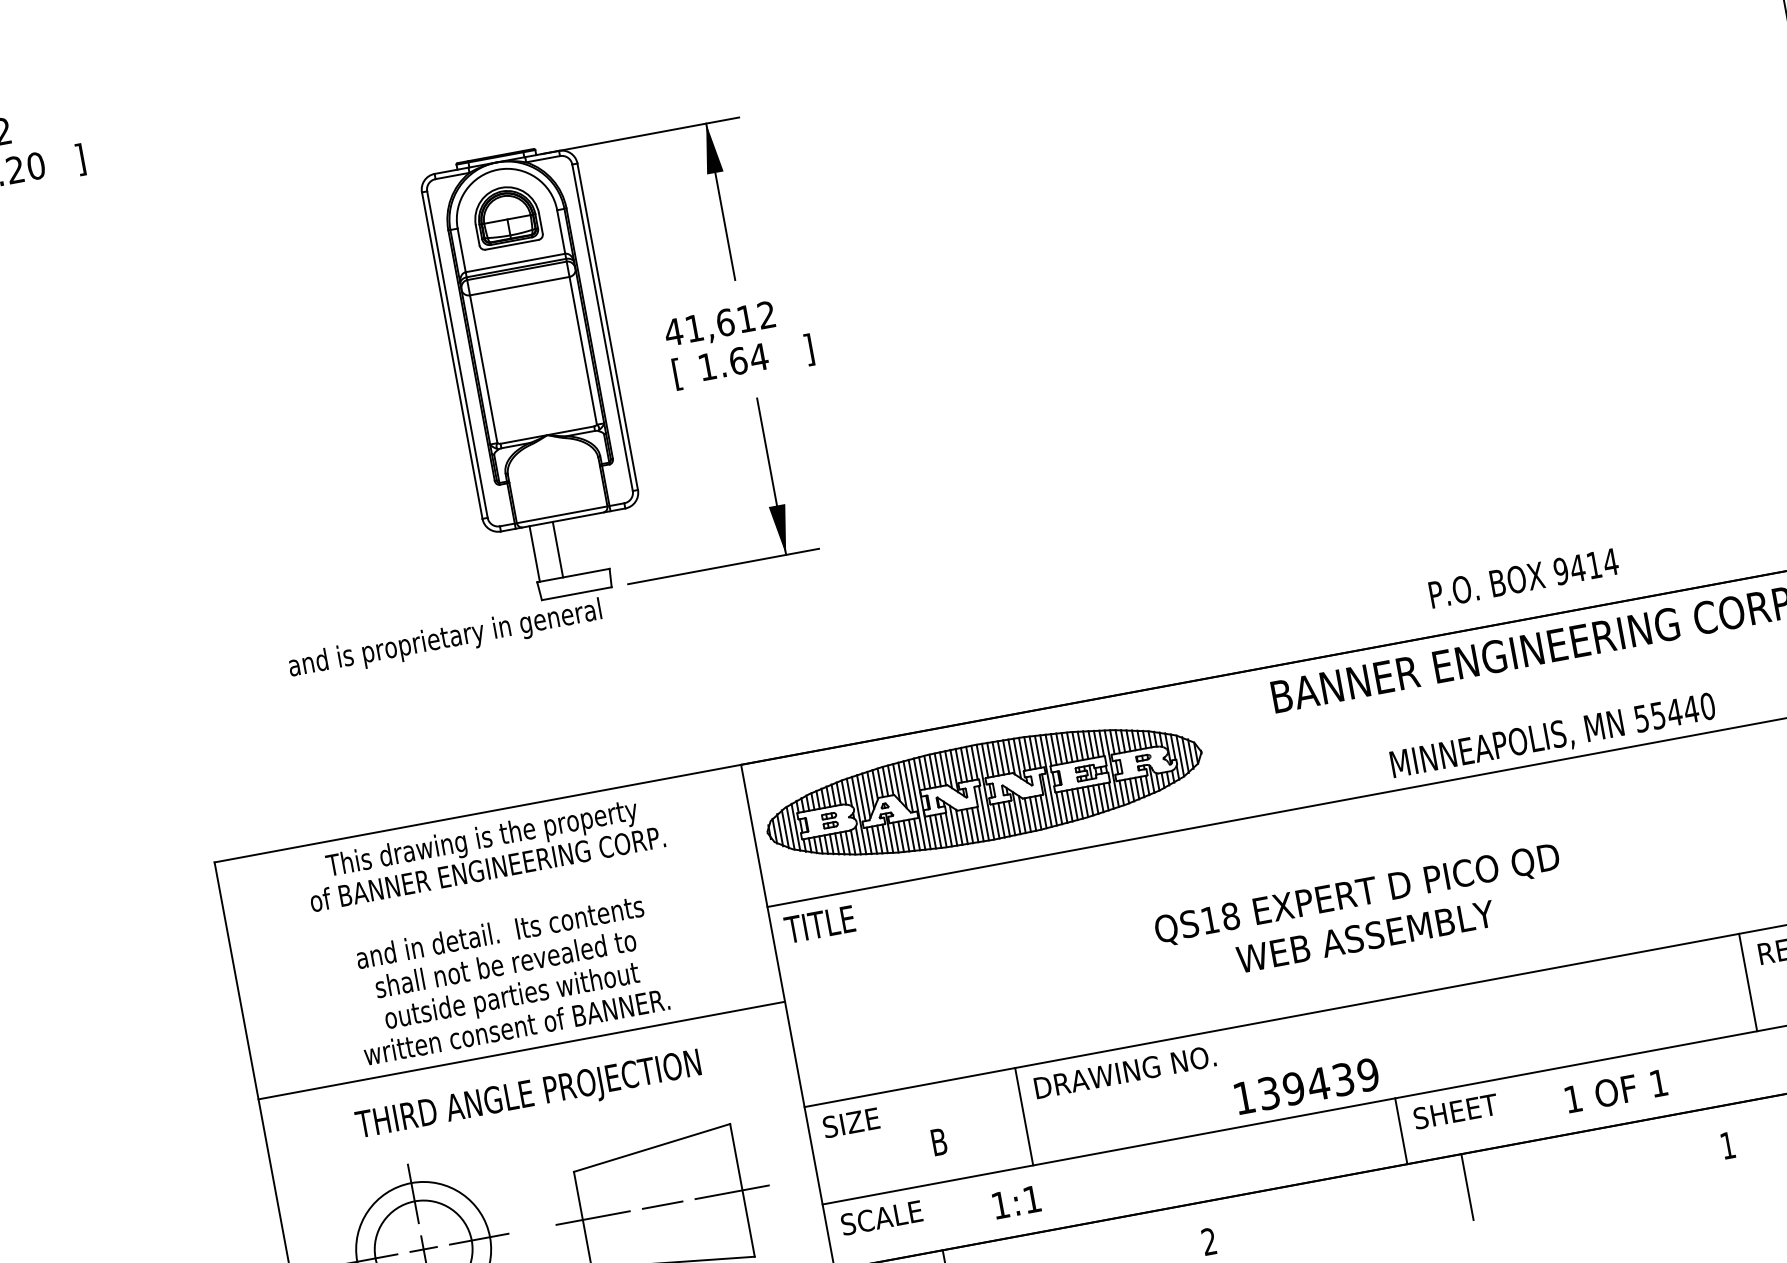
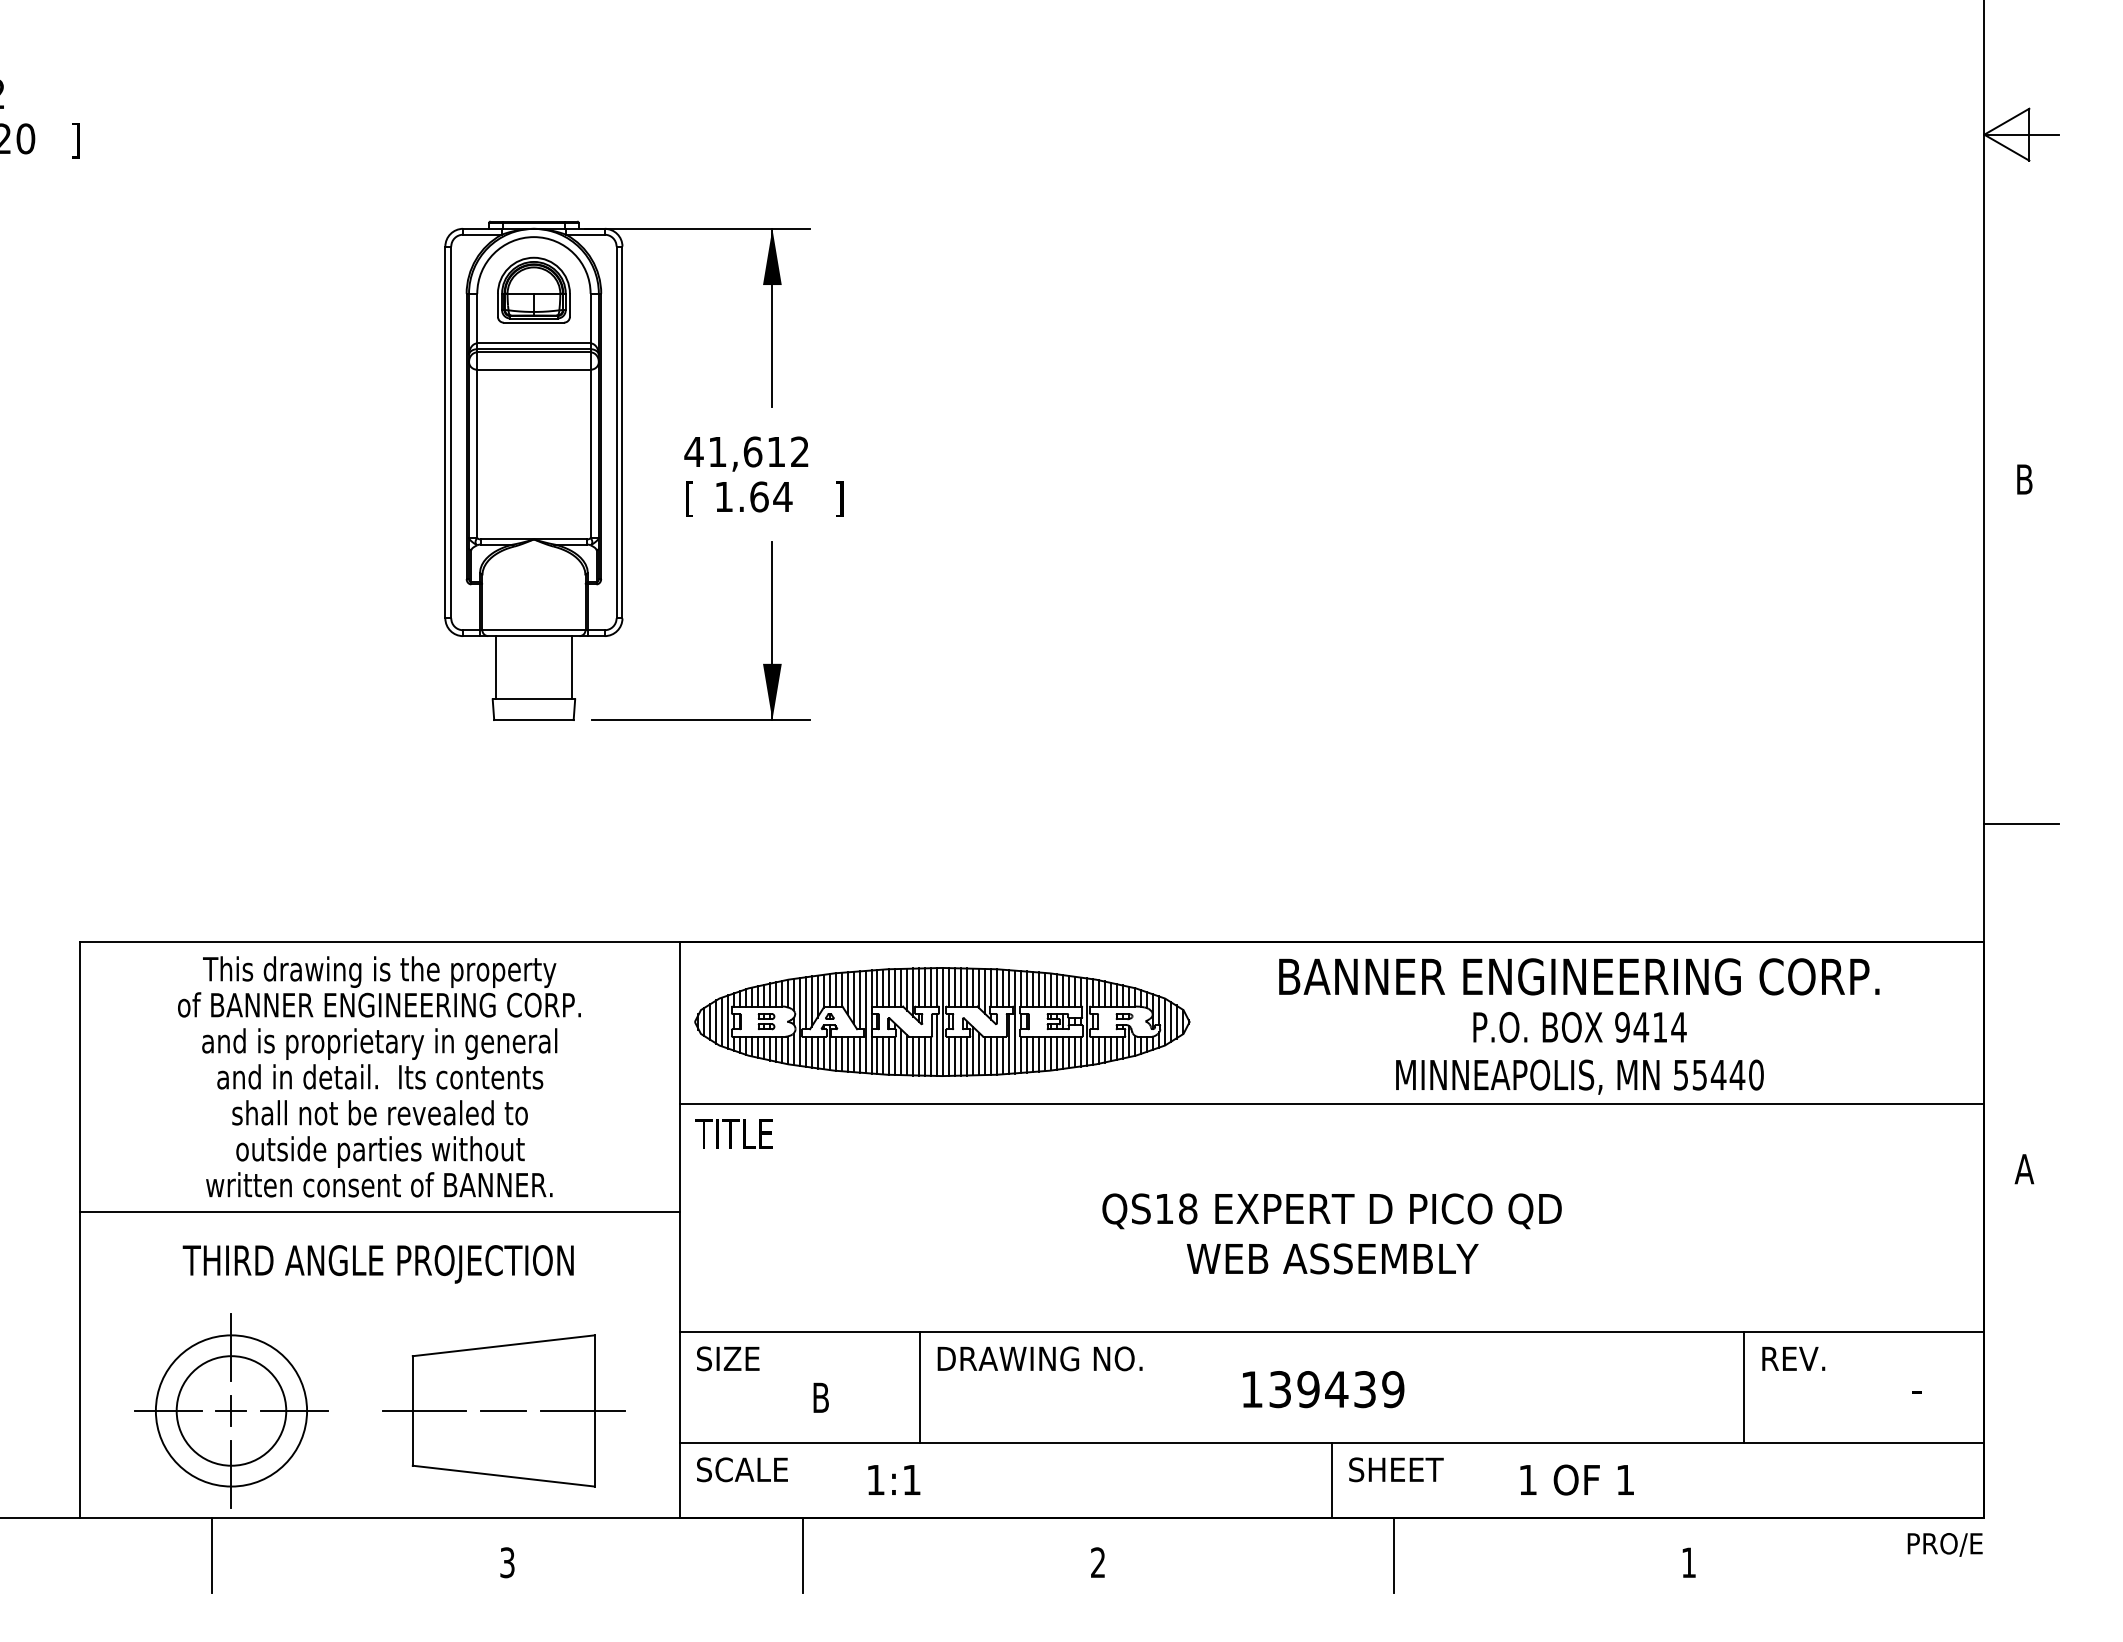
line: (558, 549) -> (572, 667), moved
text: (1523, 578) -> (1579, 1027), moved
text: (445, 639) -> (379, 1043), moved
text: (1306, 1086) -> (1323, 1389), moved

